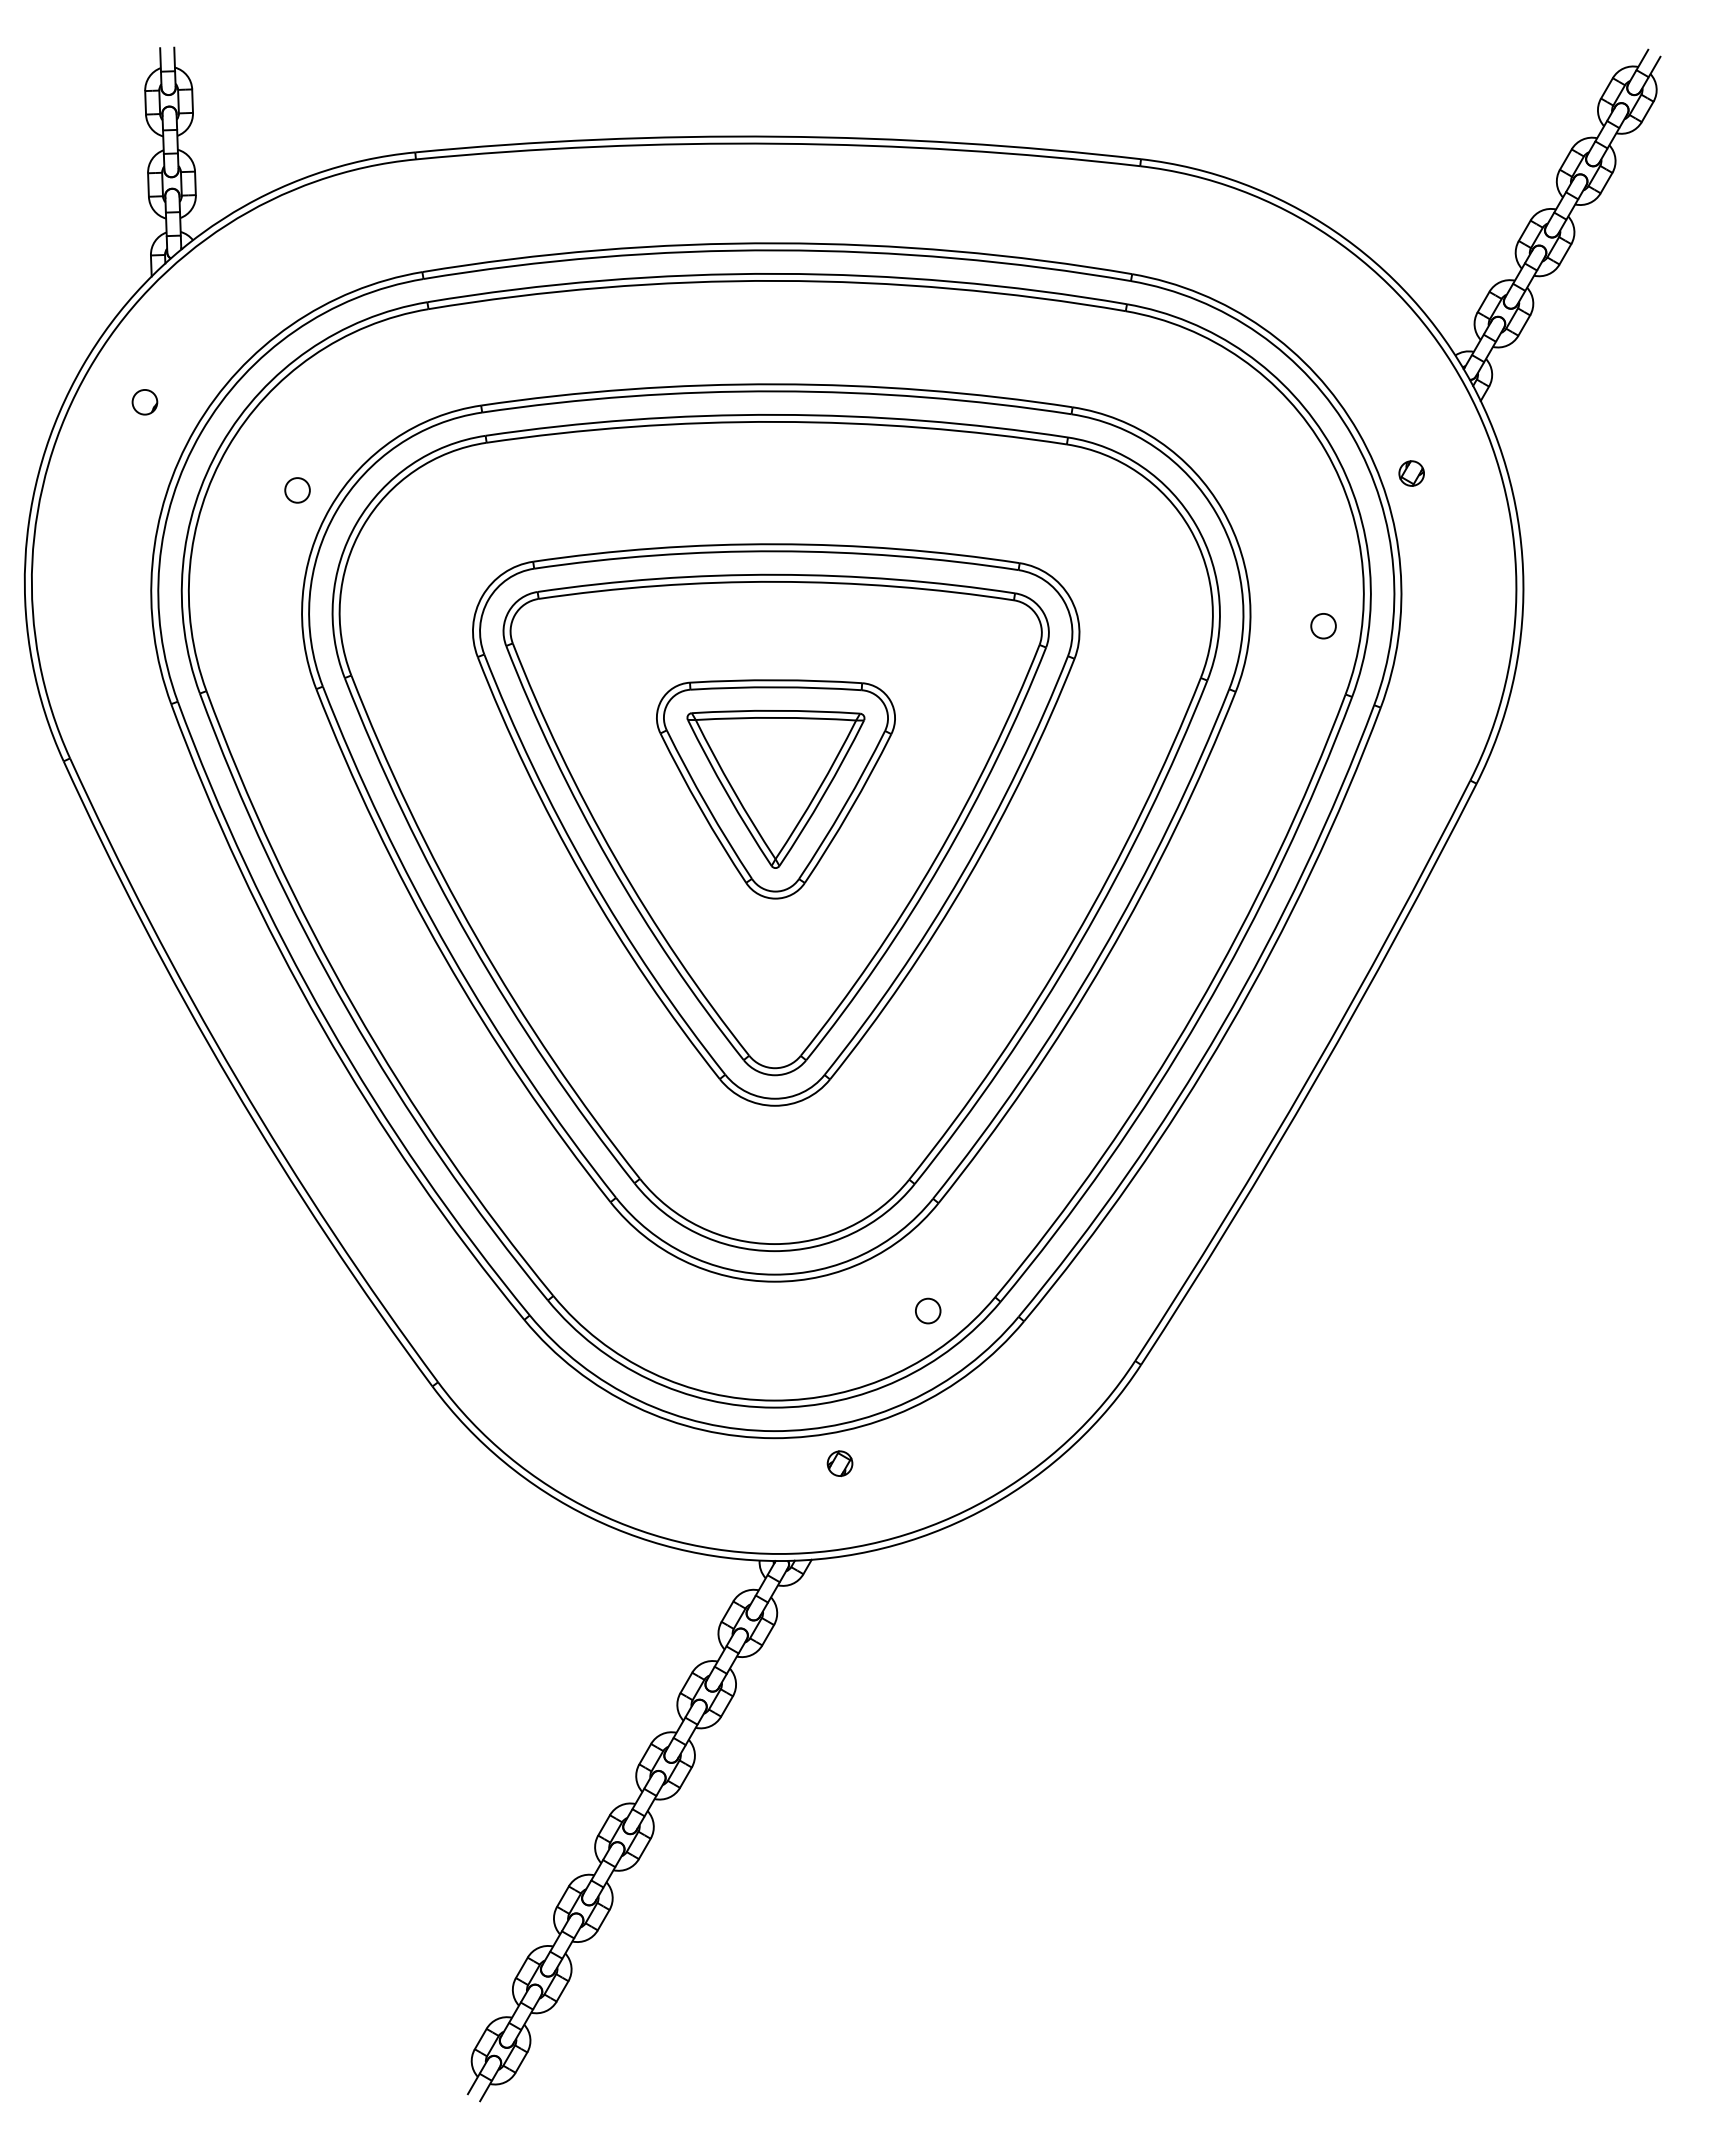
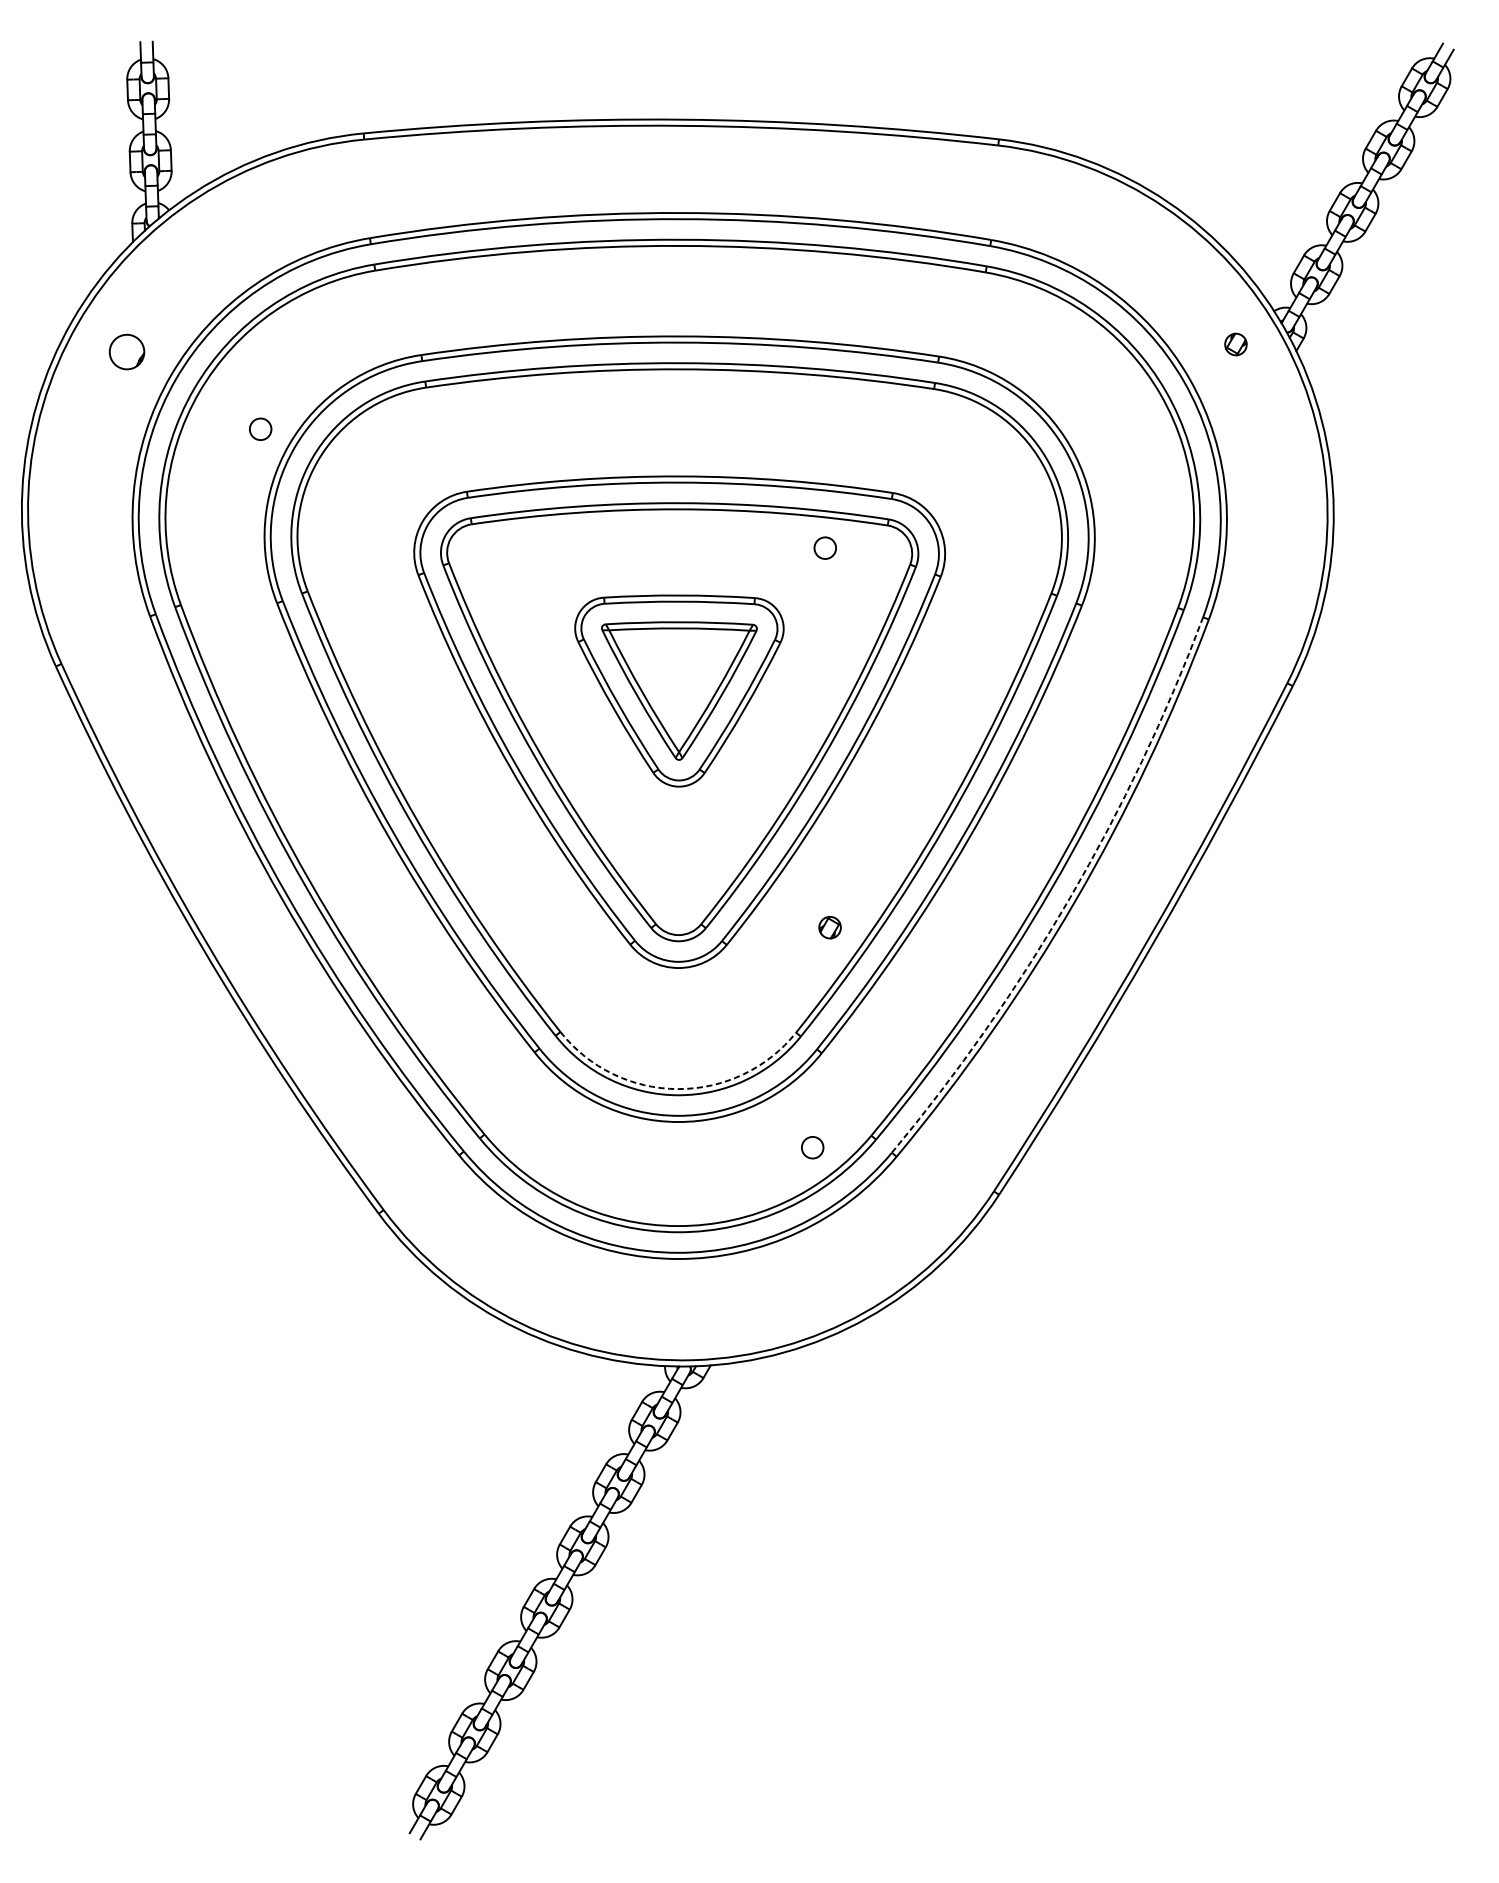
part: (144, 402) -> (126, 352), size x1.6
part: (1411, 473) -> (1235, 344), moved
circle: (1323, 626) -> (825, 548), moved
arc: (1222, 1025) -> (1070, 897), solid -> dashed
arc: (774, 1244) -> (678, 1089), solid -> dashed
part: (839, 1463) -> (829, 927), moved

